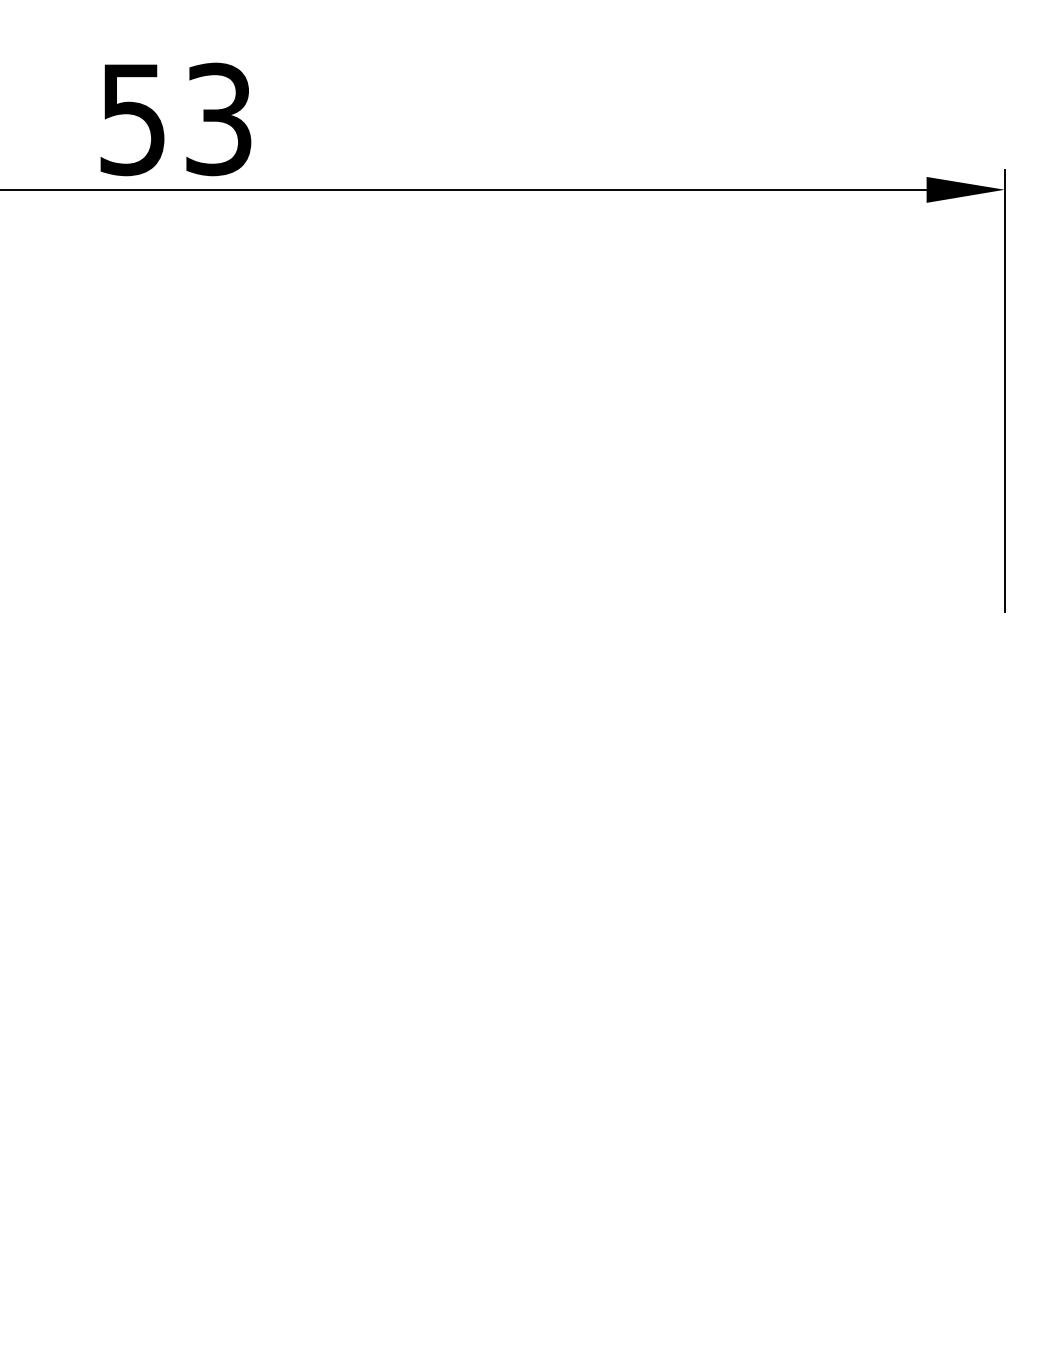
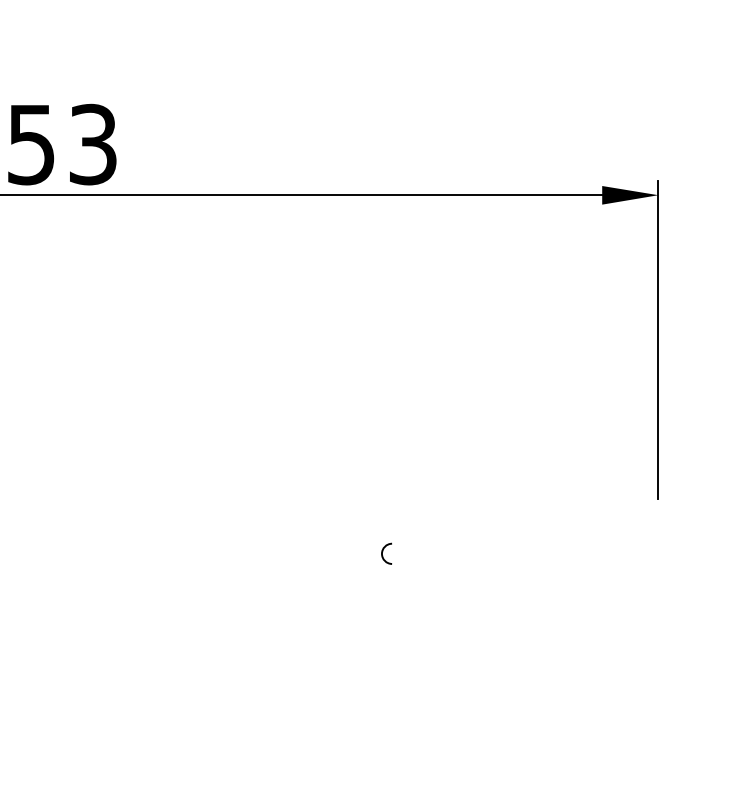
arc: (621, 688) -> (382, 553), added

